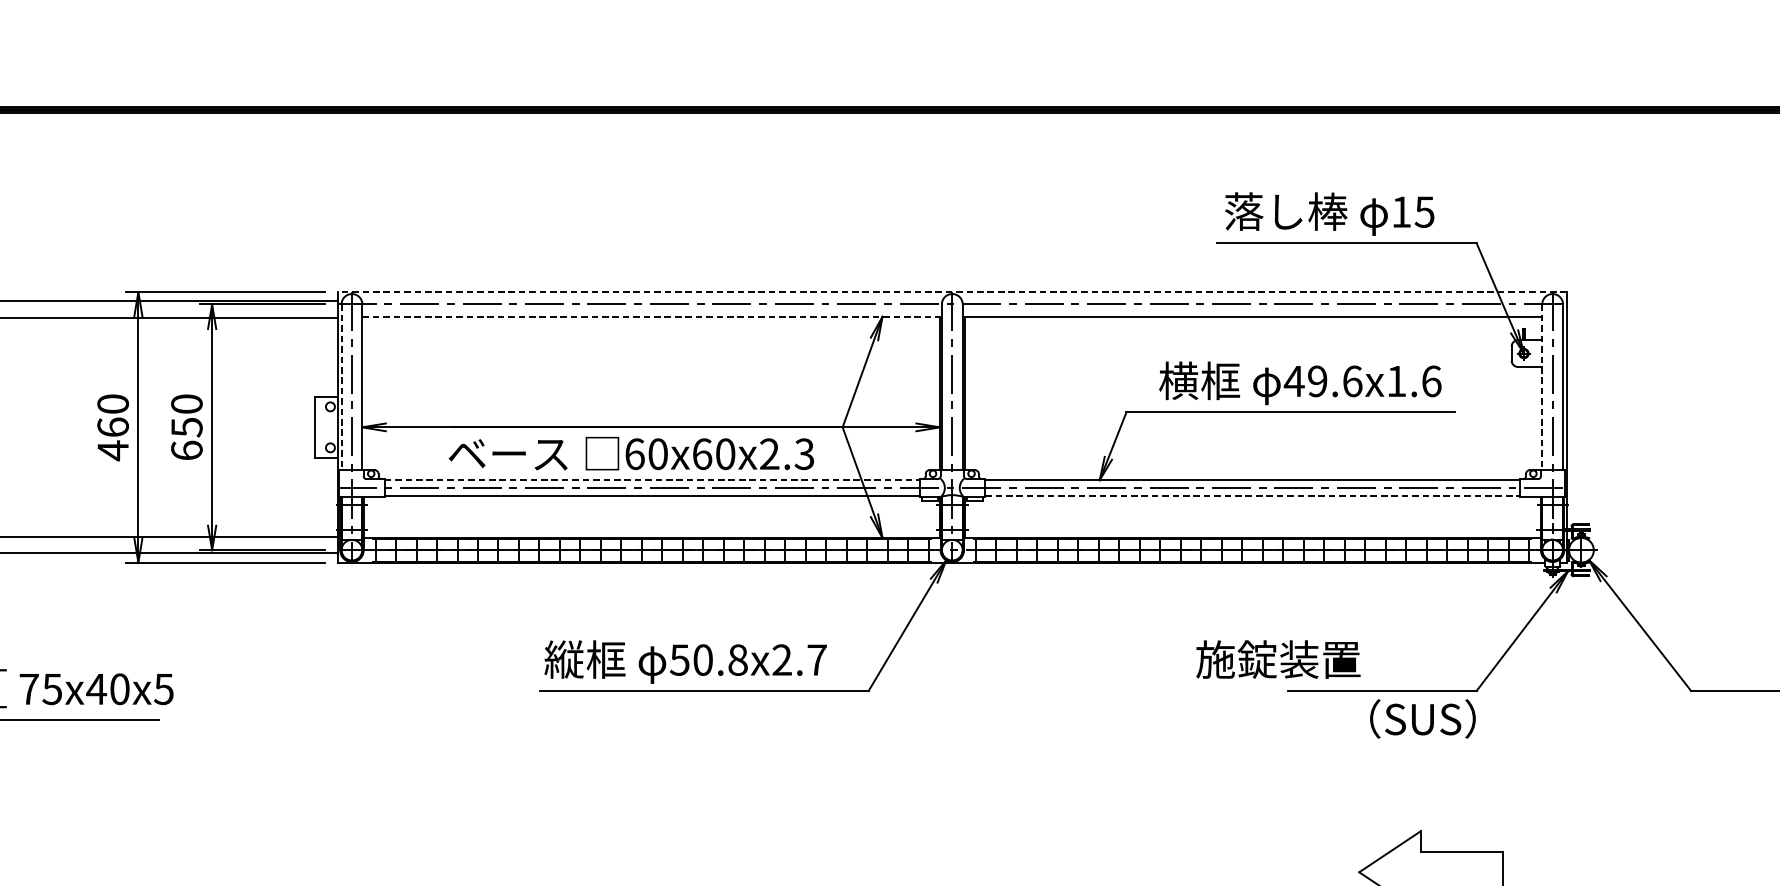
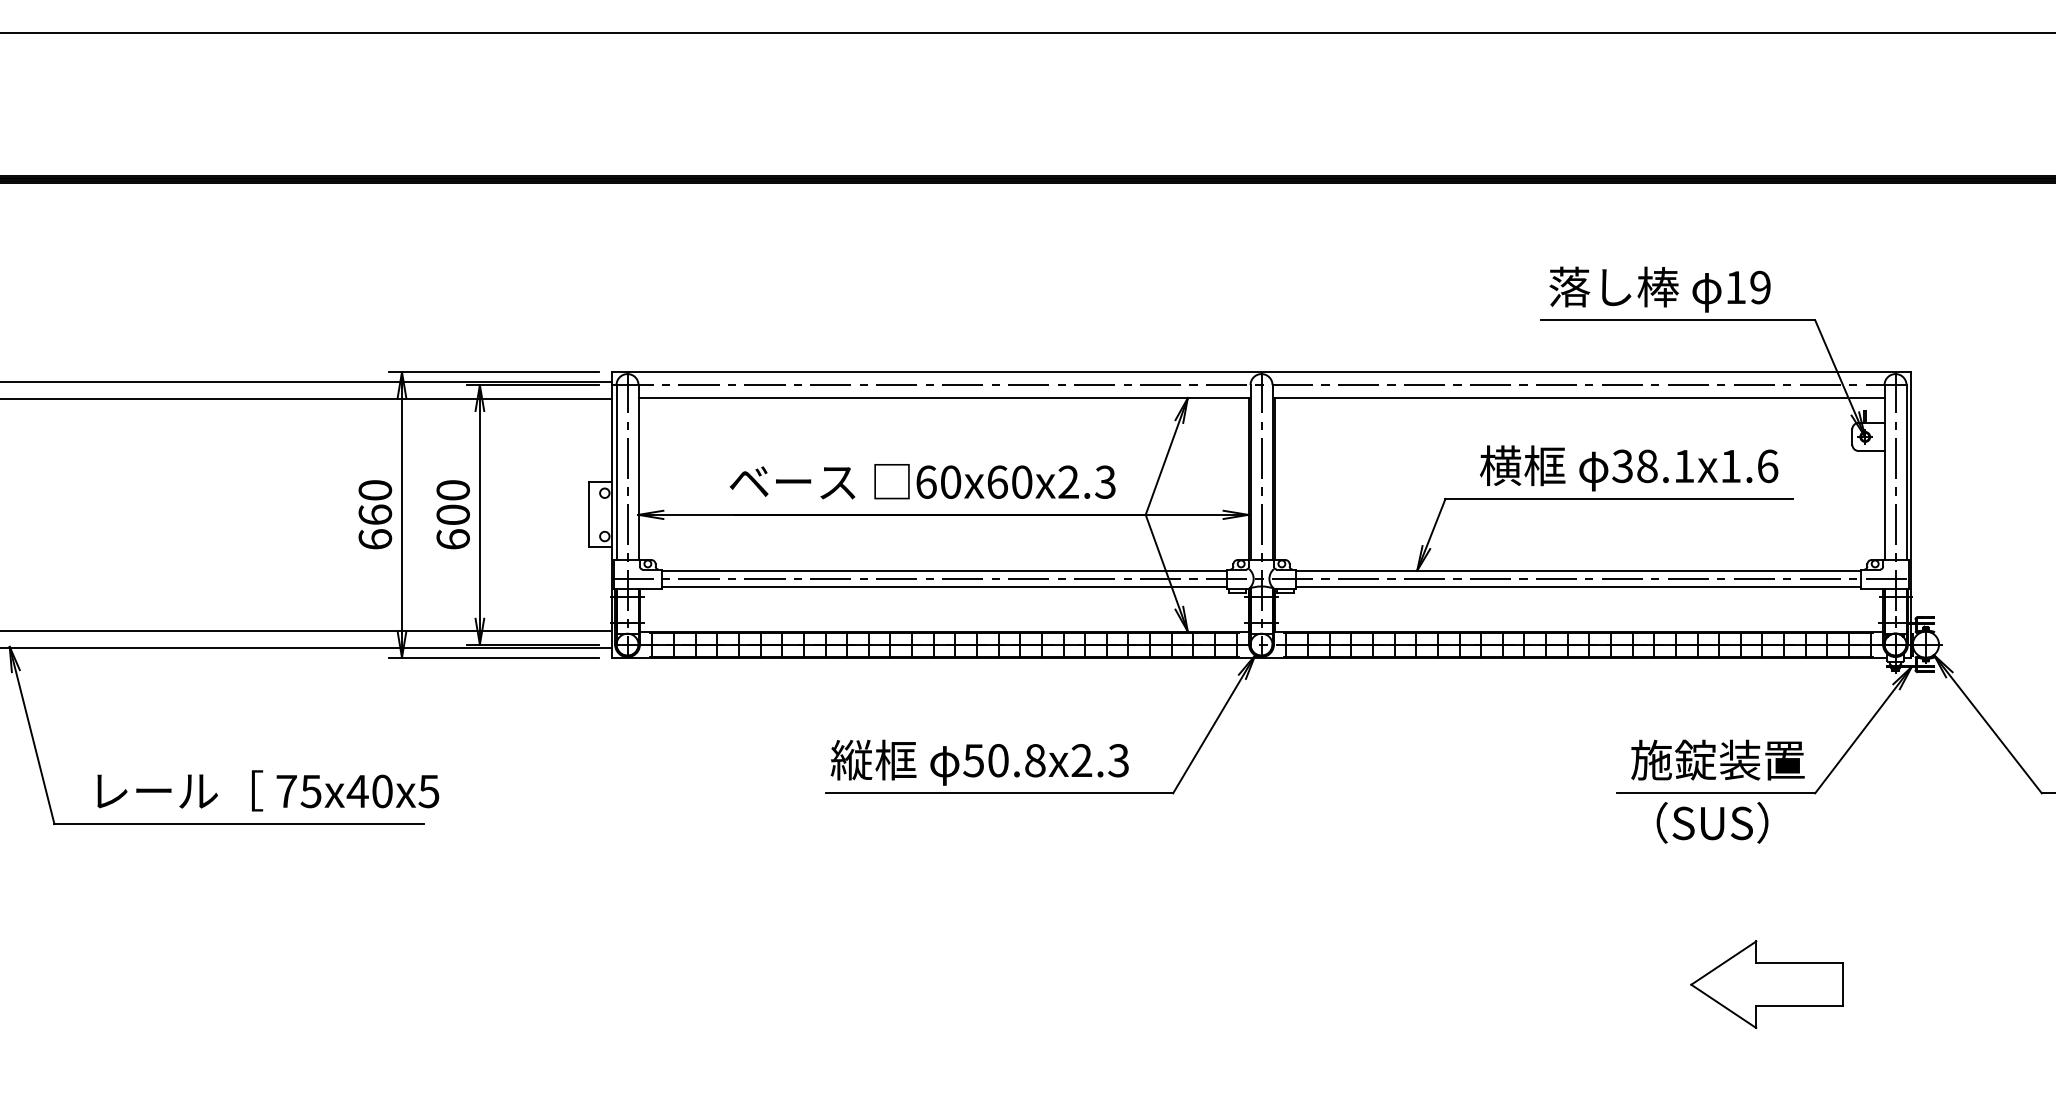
text: (1423, 212) -> (1759, 287), 15 -> 19
line: (952, 292) -> (1261, 372), dashed -> solid
line: (652, 317) -> (944, 398), dashed -> solid
text: (1322, 381) -> (1652, 466), 49.6x1.6 -> 38.1x1.6
line: (341, 388) -> (616, 473), dashed -> solid
line: (1542, 388) -> (1884, 473), dashed -> solid
text: (186, 426) -> (452, 514), 650 -> 600
text: (113, 450) -> (375, 539), 460 -> 660
text: (631, 453) -> (922, 481), moved
line: (653, 480) -> (945, 570), dashed -> solid
line: (1253, 496) -> (1579, 587), dashed -> solid
text: (1278, 658) -> (1717, 759), moved
text: (816, 659) -> (1118, 760), 50.8x2.7 -> 50.8x2.3
text: (1422, 718) -> (1712, 822), moved

